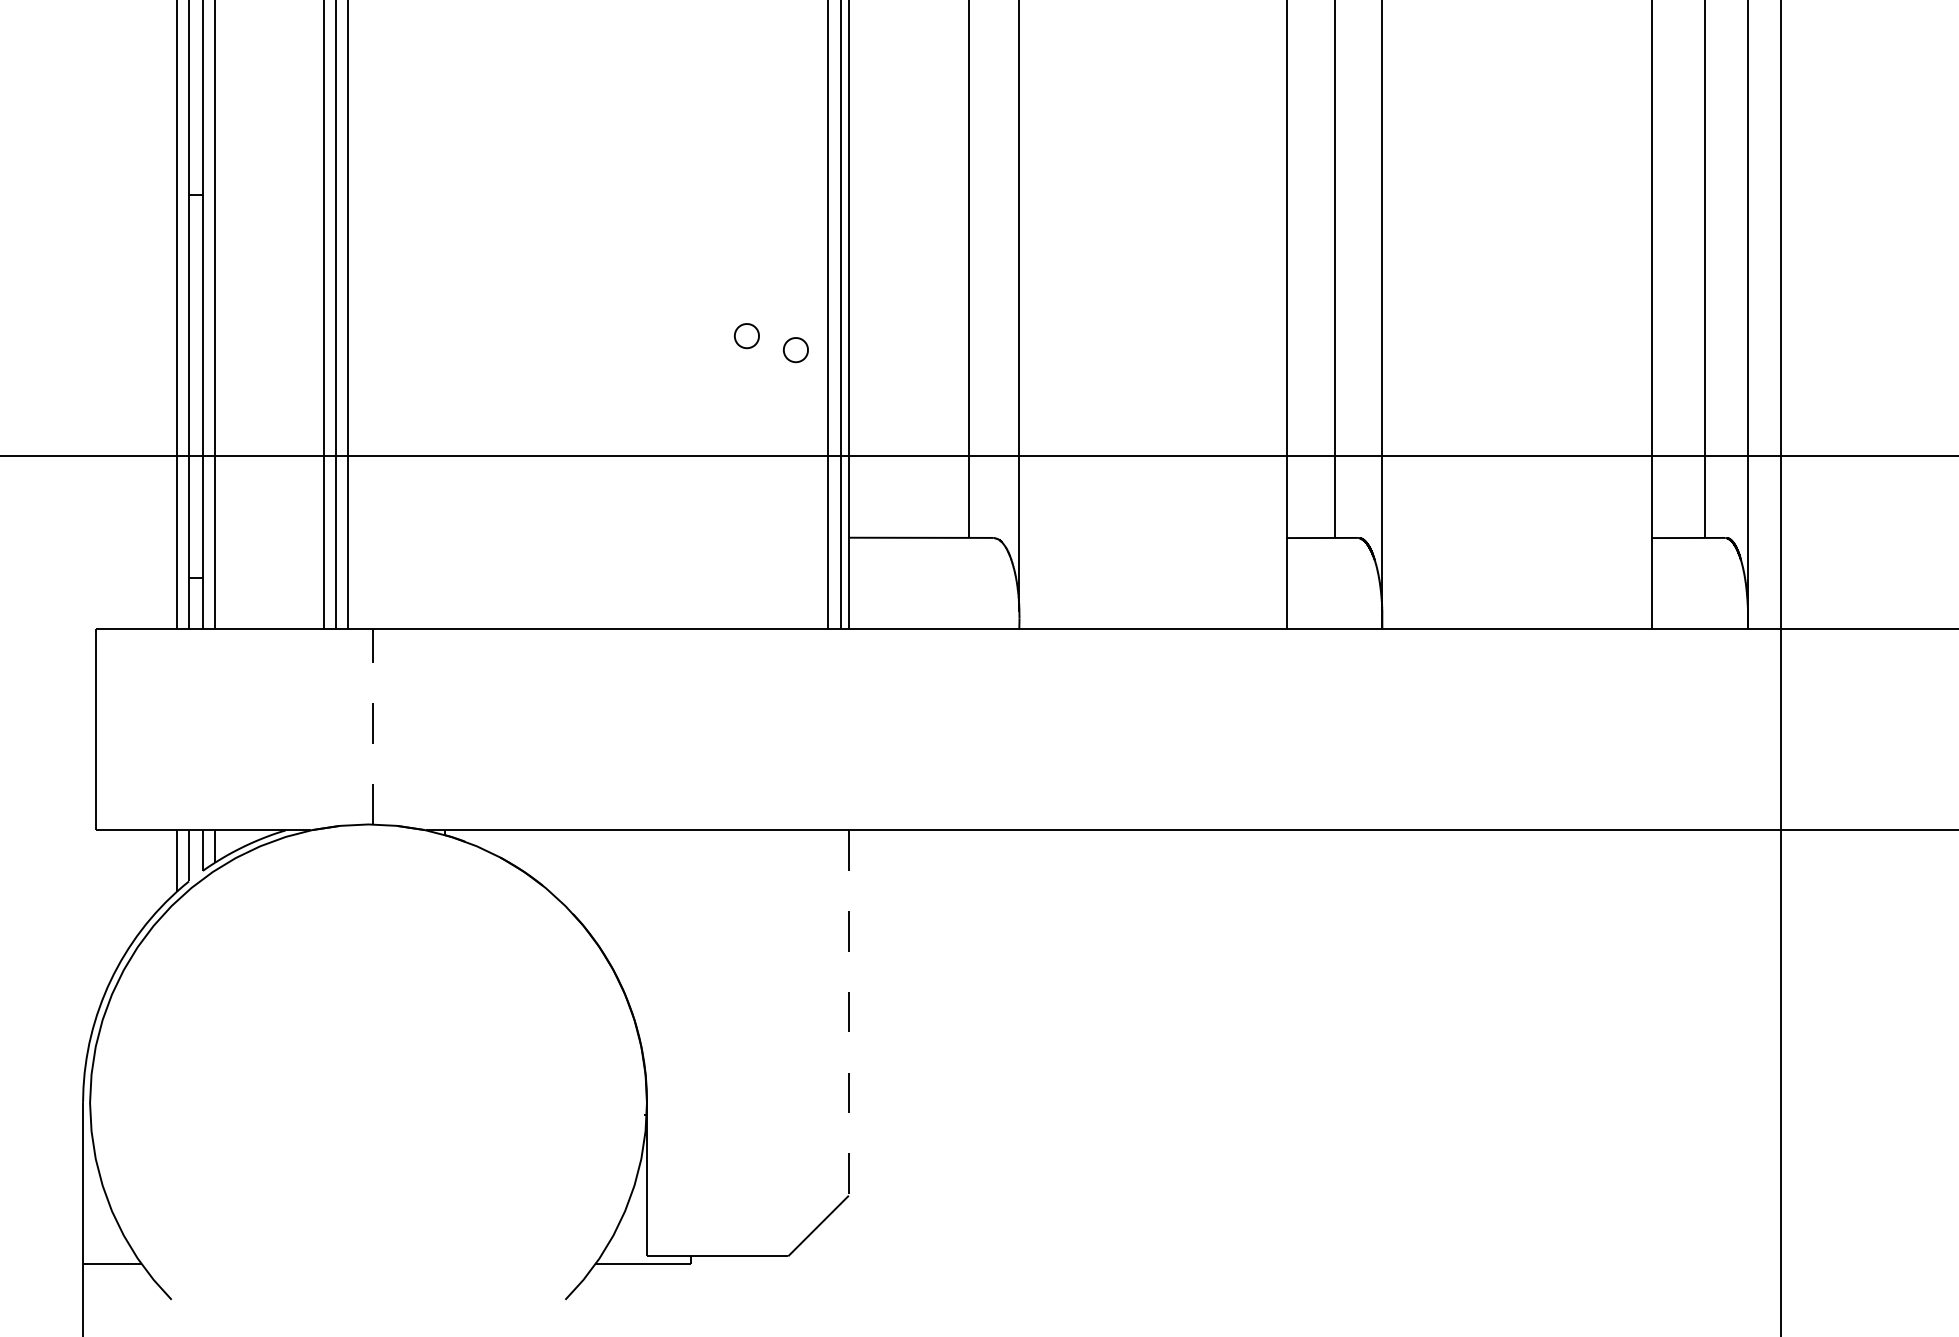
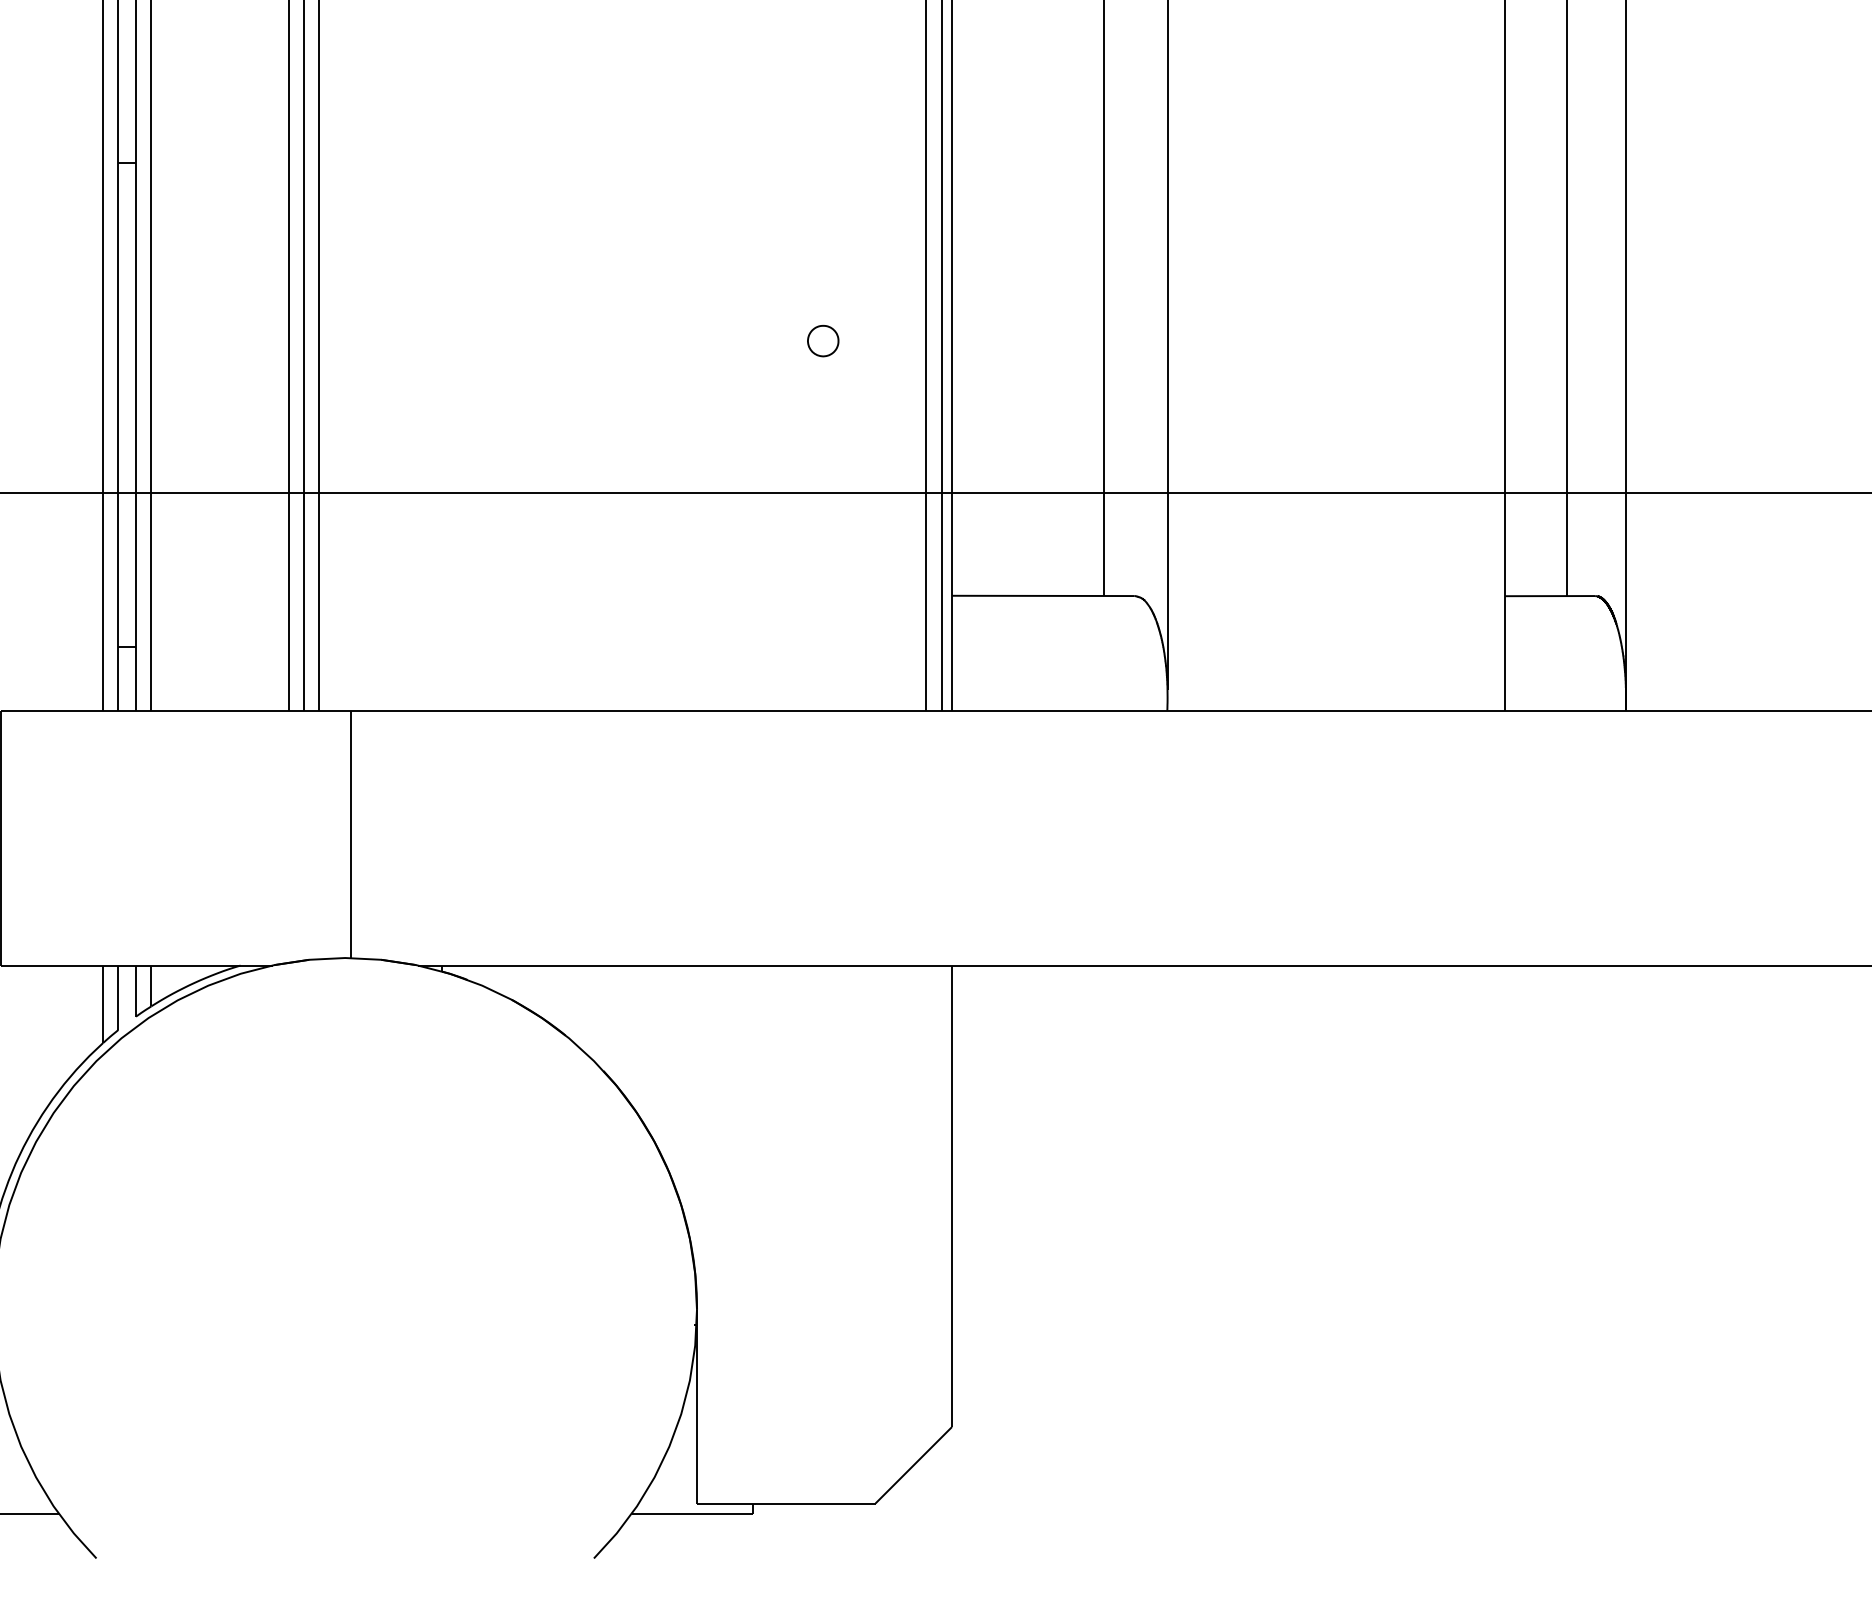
part: (795, 350) -> (884, 359), removed
line: (373, 726) -> (351, 834), dashed -> solid
line: (848, 1013) -> (951, 1196), dashed -> solid

